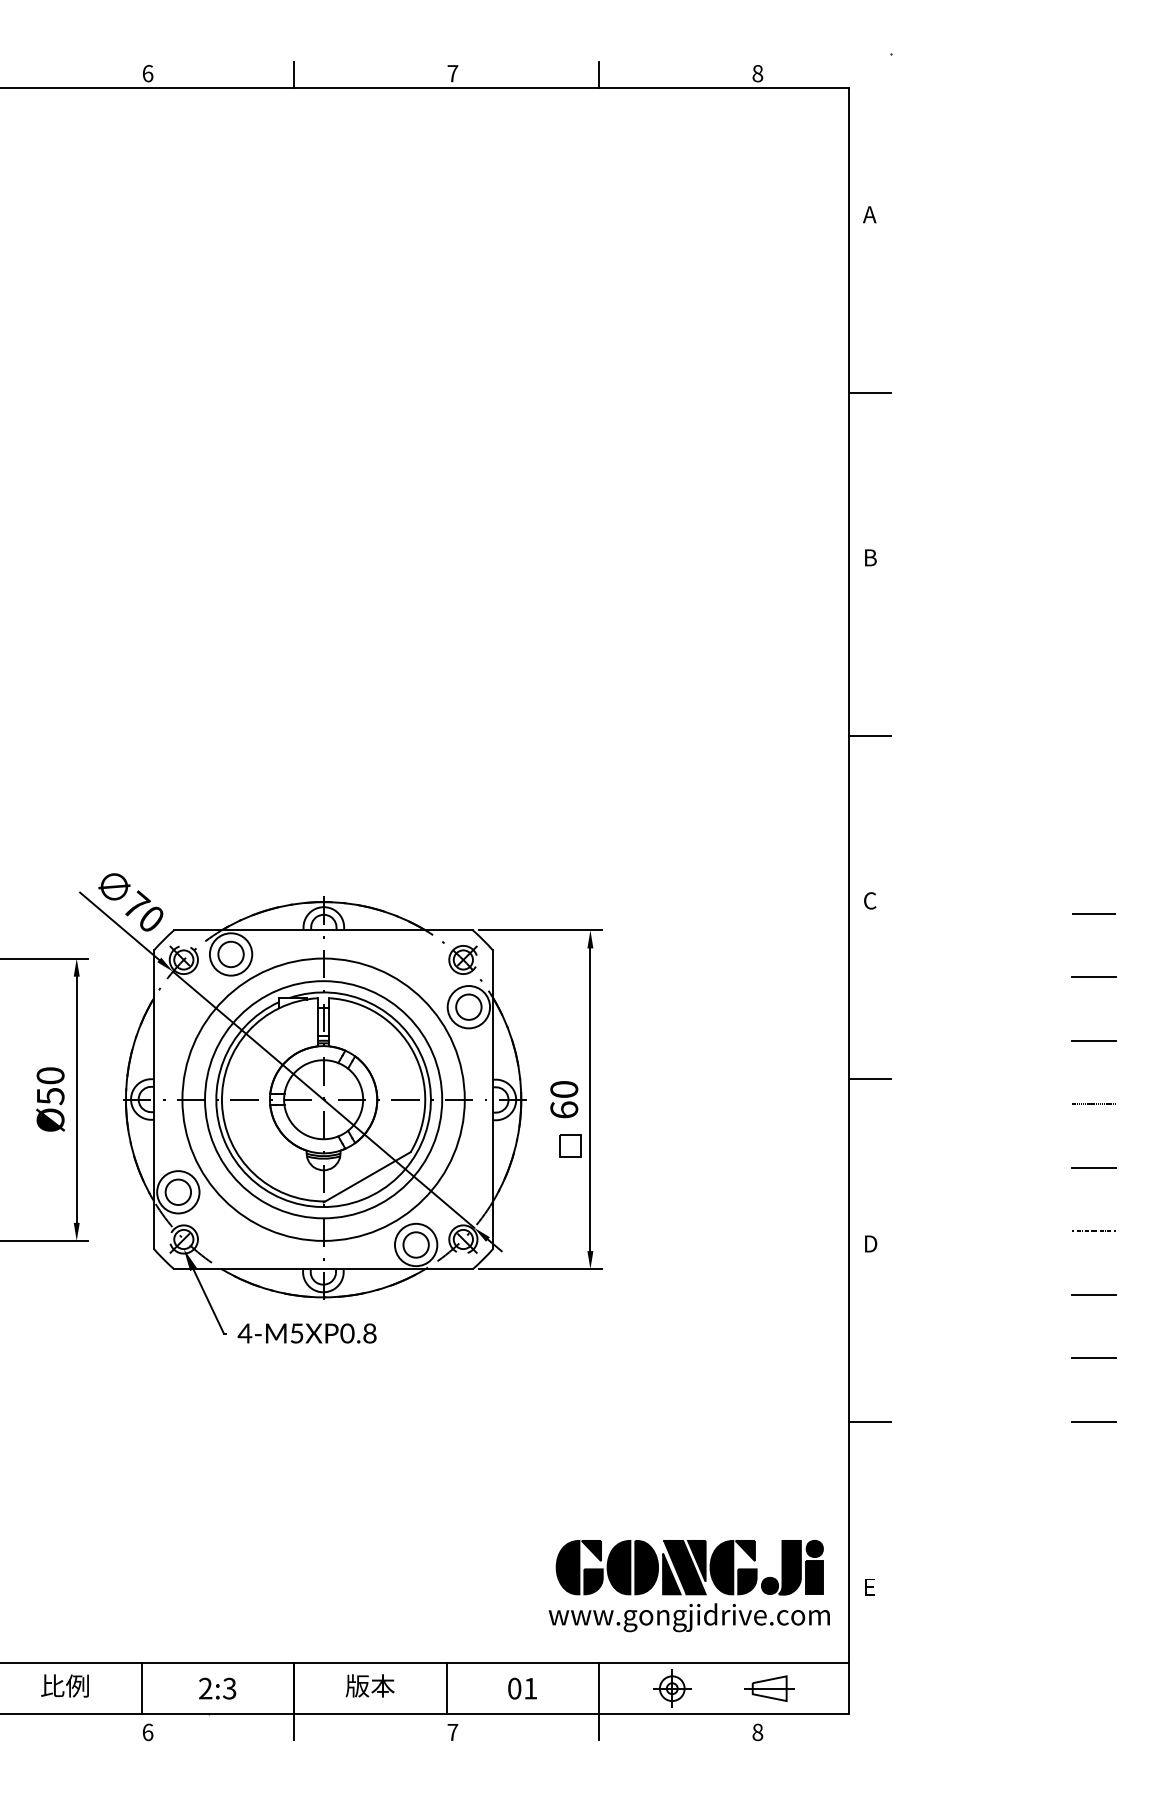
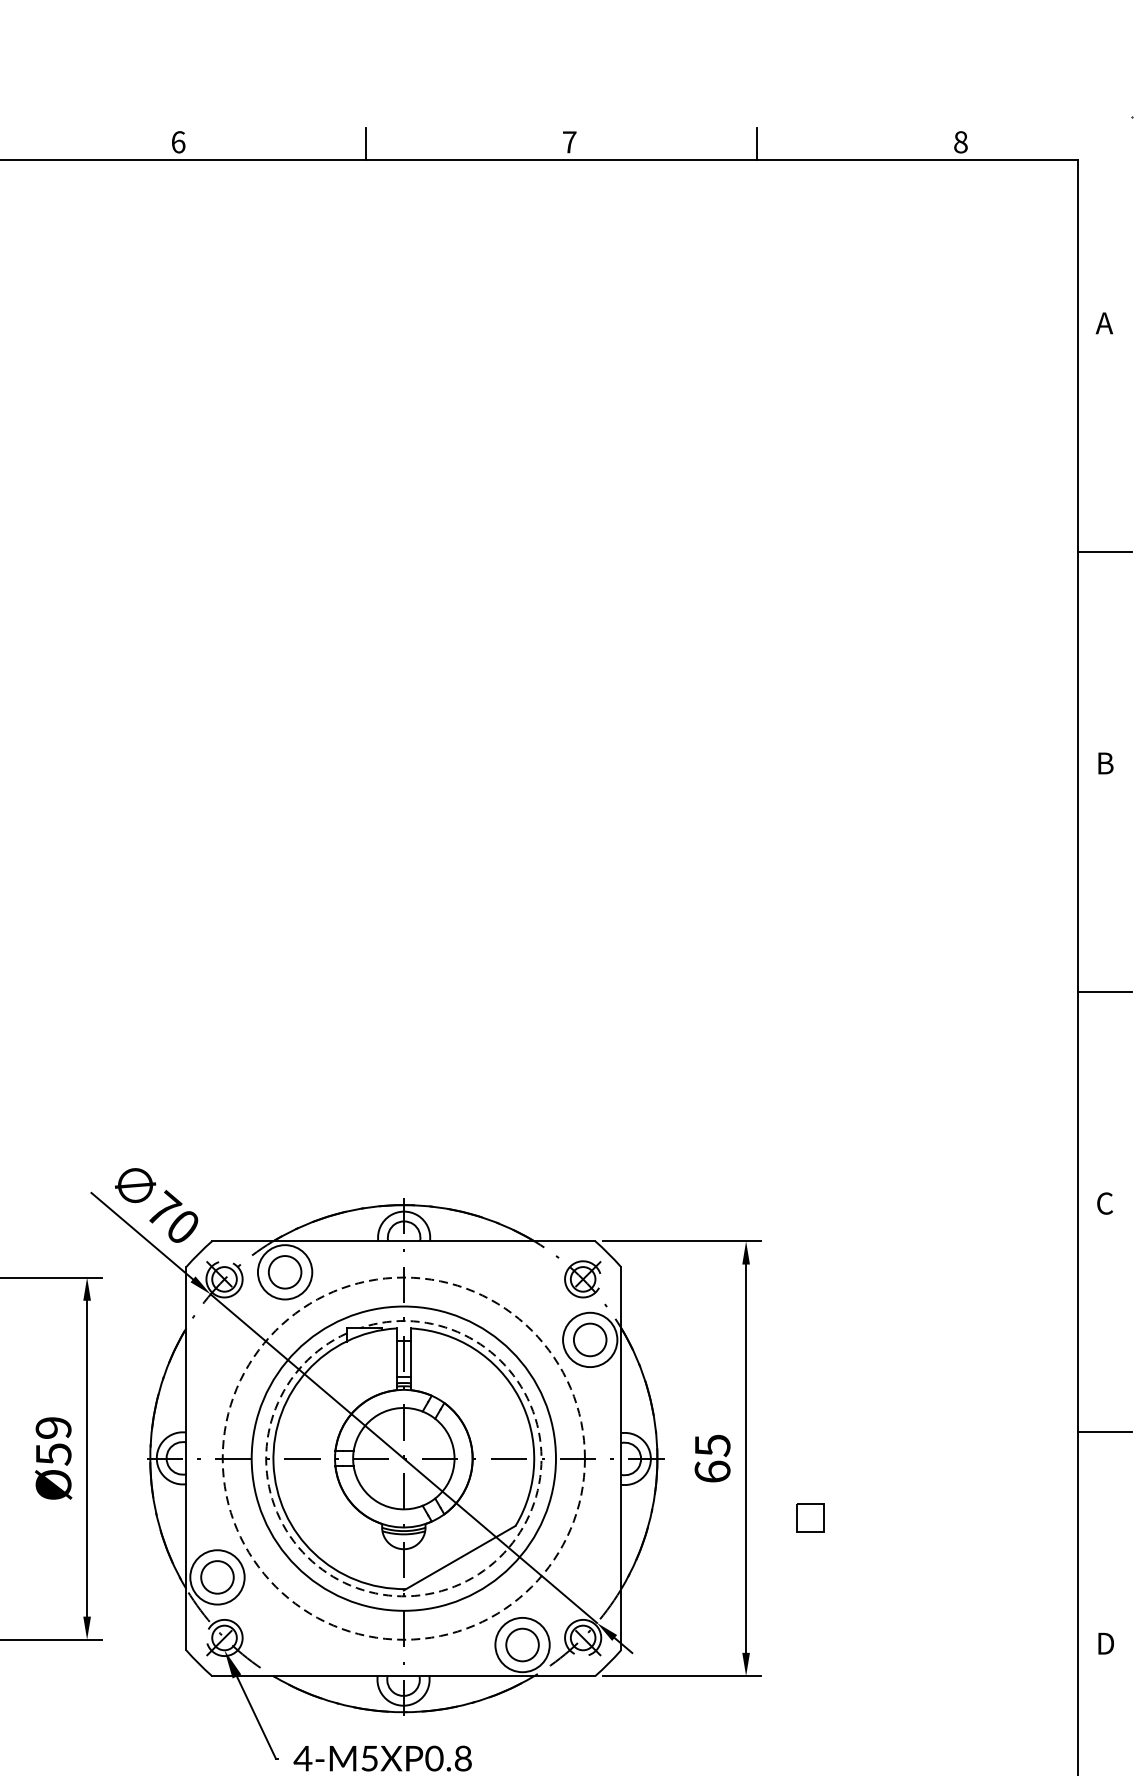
text: (50, 1075) -> (53, 1427), Ø50 -> Ø59
text: (564, 1089) -> (712, 1445), 60 -> 65
circle: (323, 1099) -> (403, 1458), solid -> dashed
part: (570, 1145) -> (810, 1517), moved
arc: (363, 1199) -> (455, 1586), solid -> dashed

